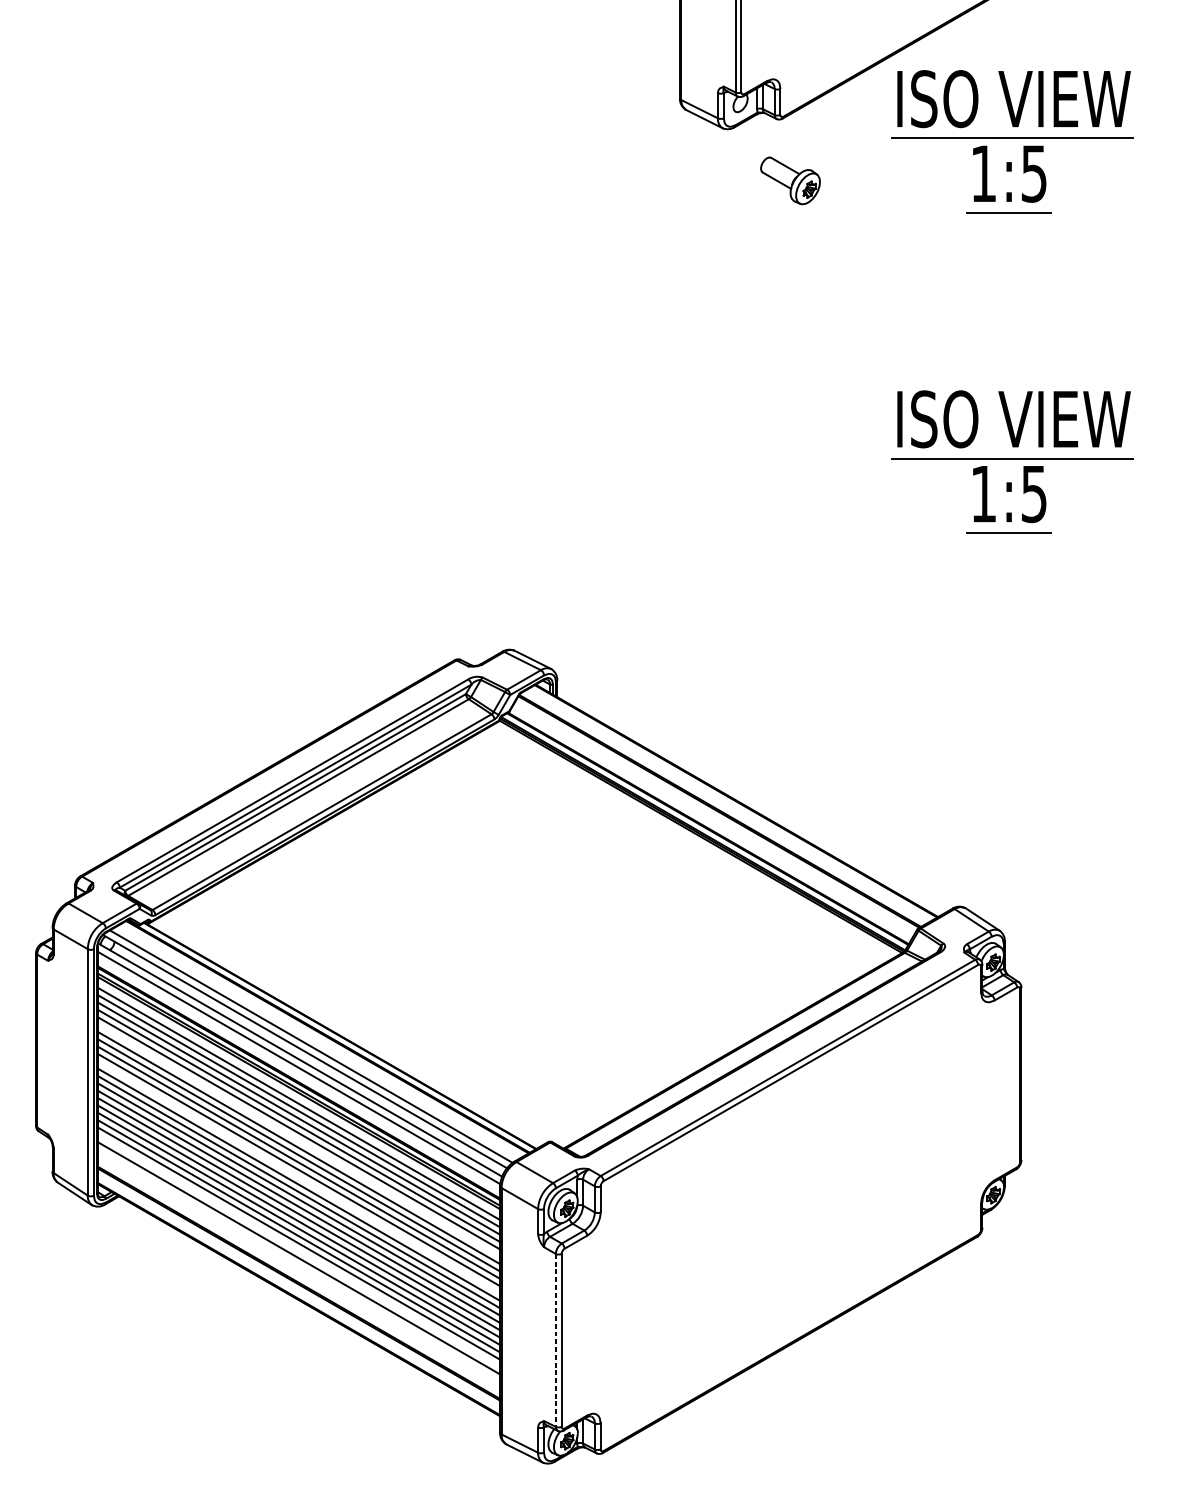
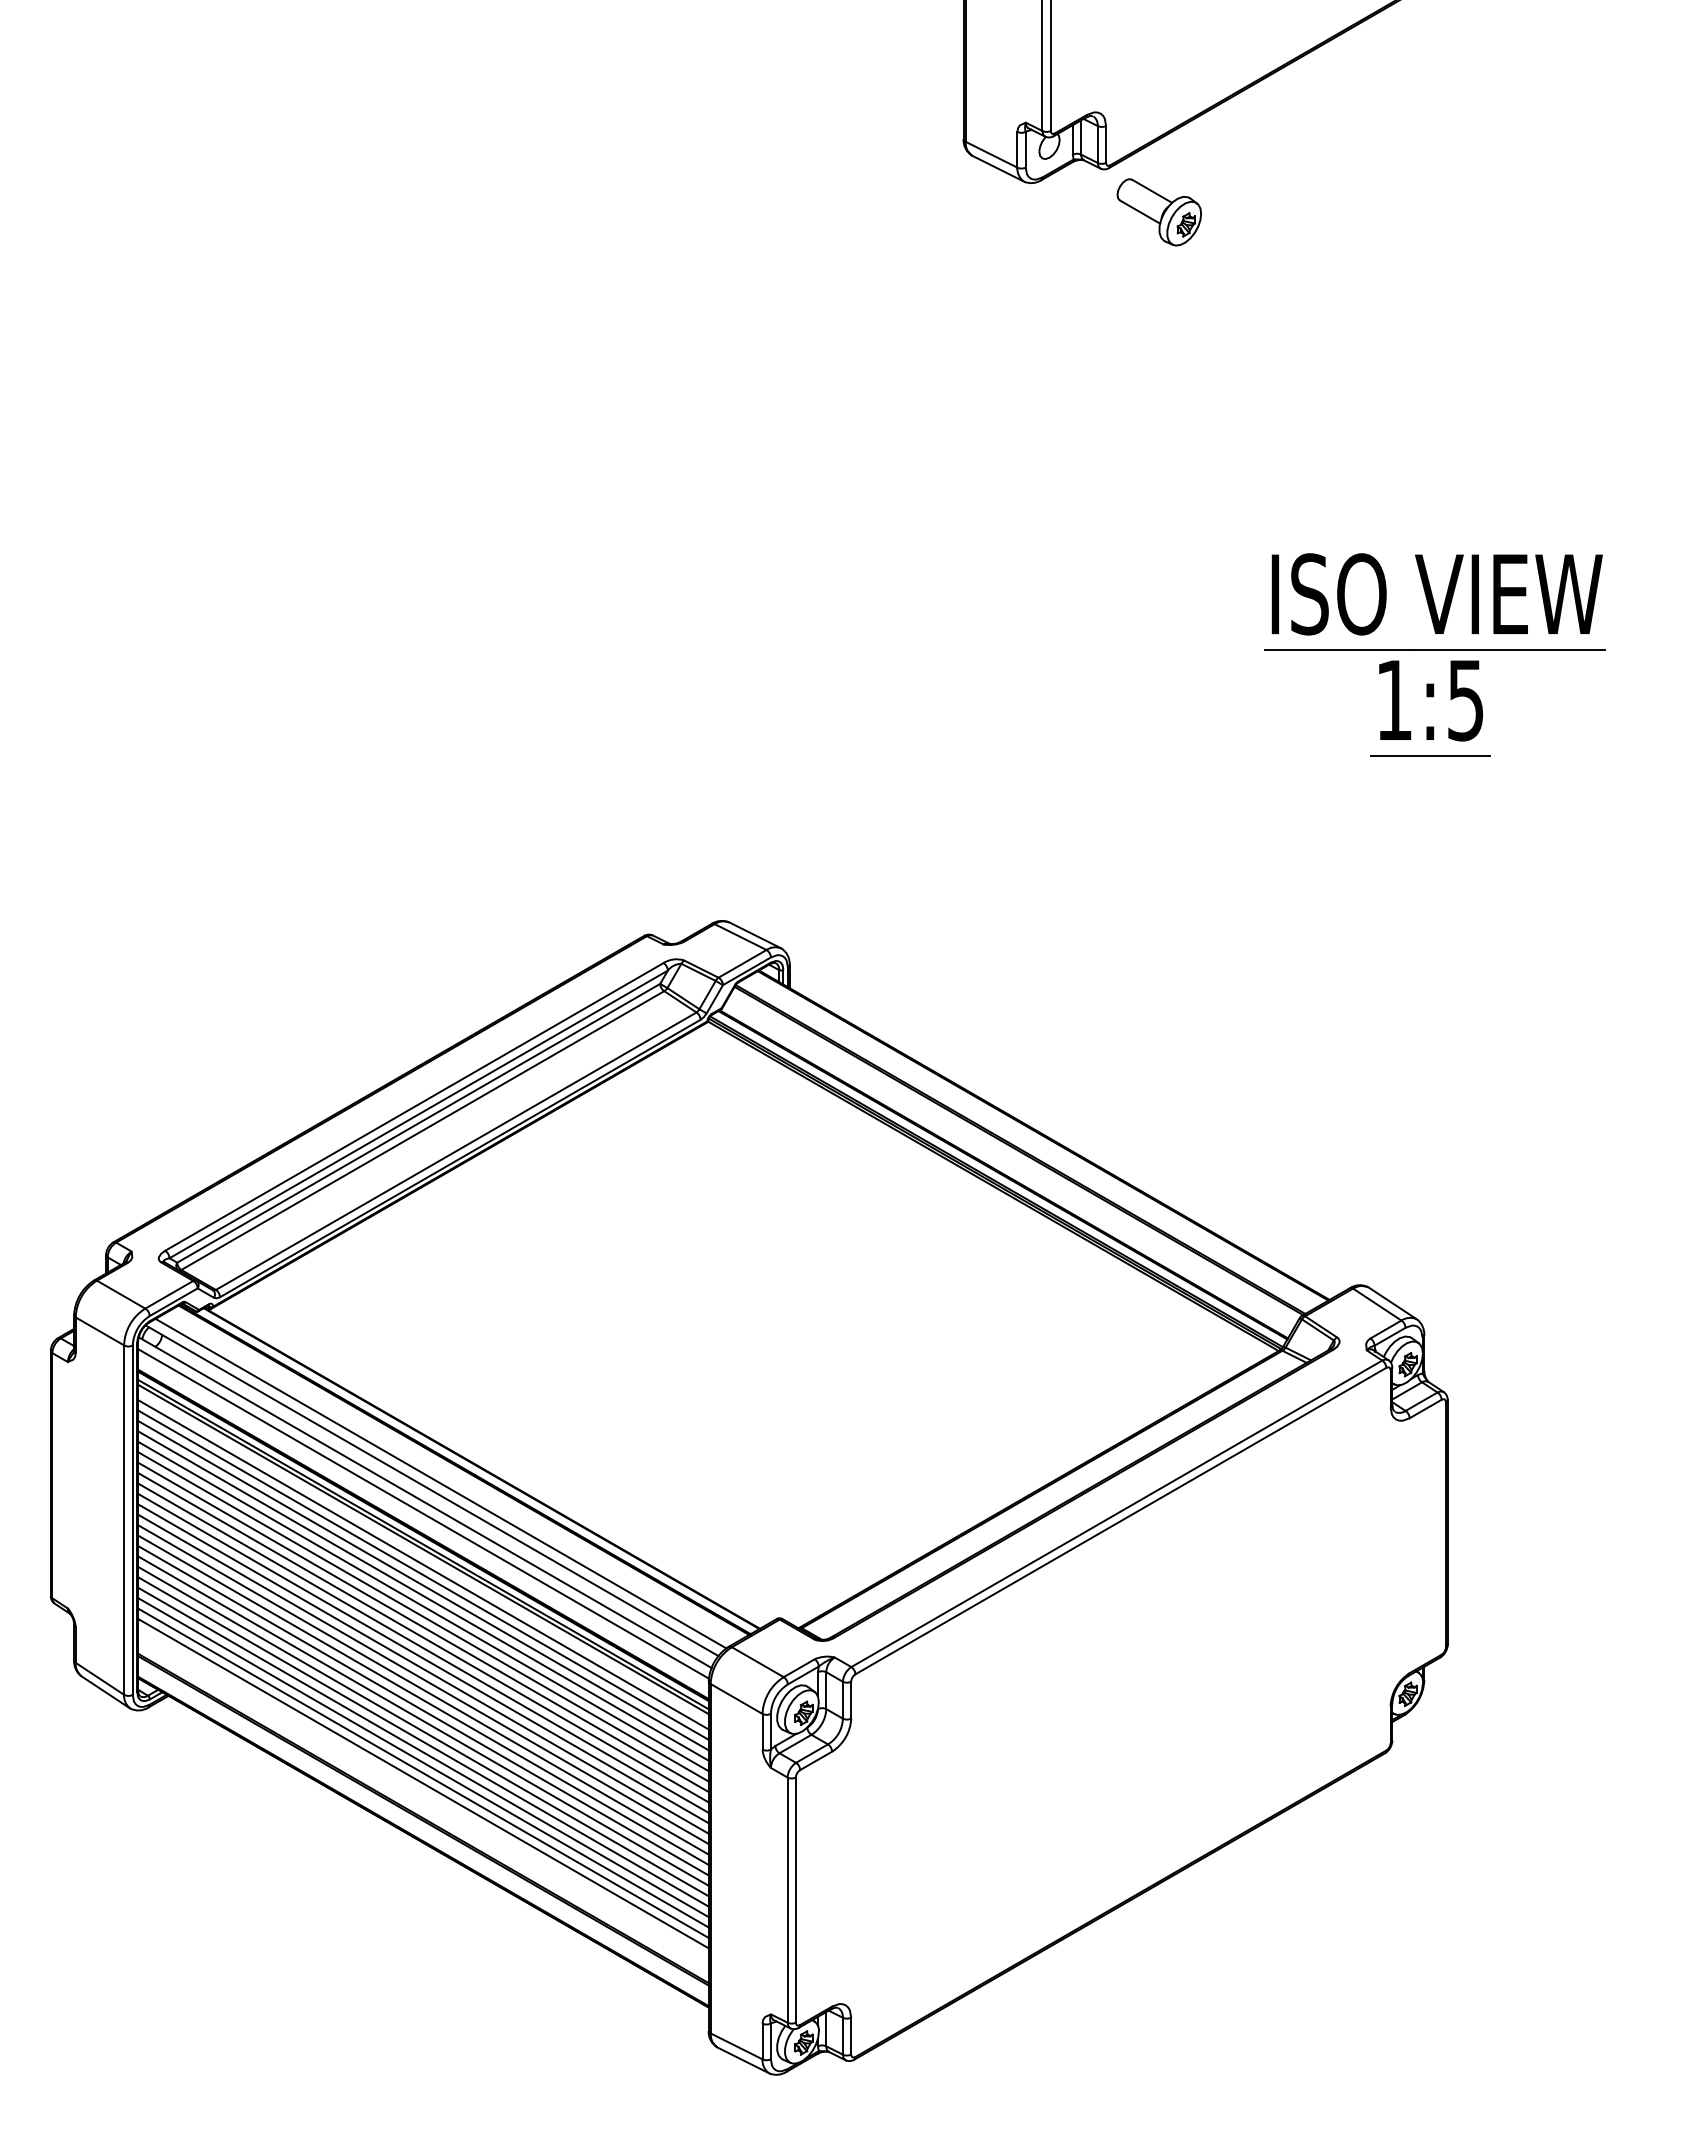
part: (1012, 141) -> (1434, 200), removed
part: (789, 181) -> (1158, 212), moved
line: (298, 1140) -> (423, 1616), added
line: (298, 1177) -> (423, 1668), added
line: (298, 1250) -> (423, 1772), added
line: (555, 1340) -> (787, 1900), dashed -> solid

